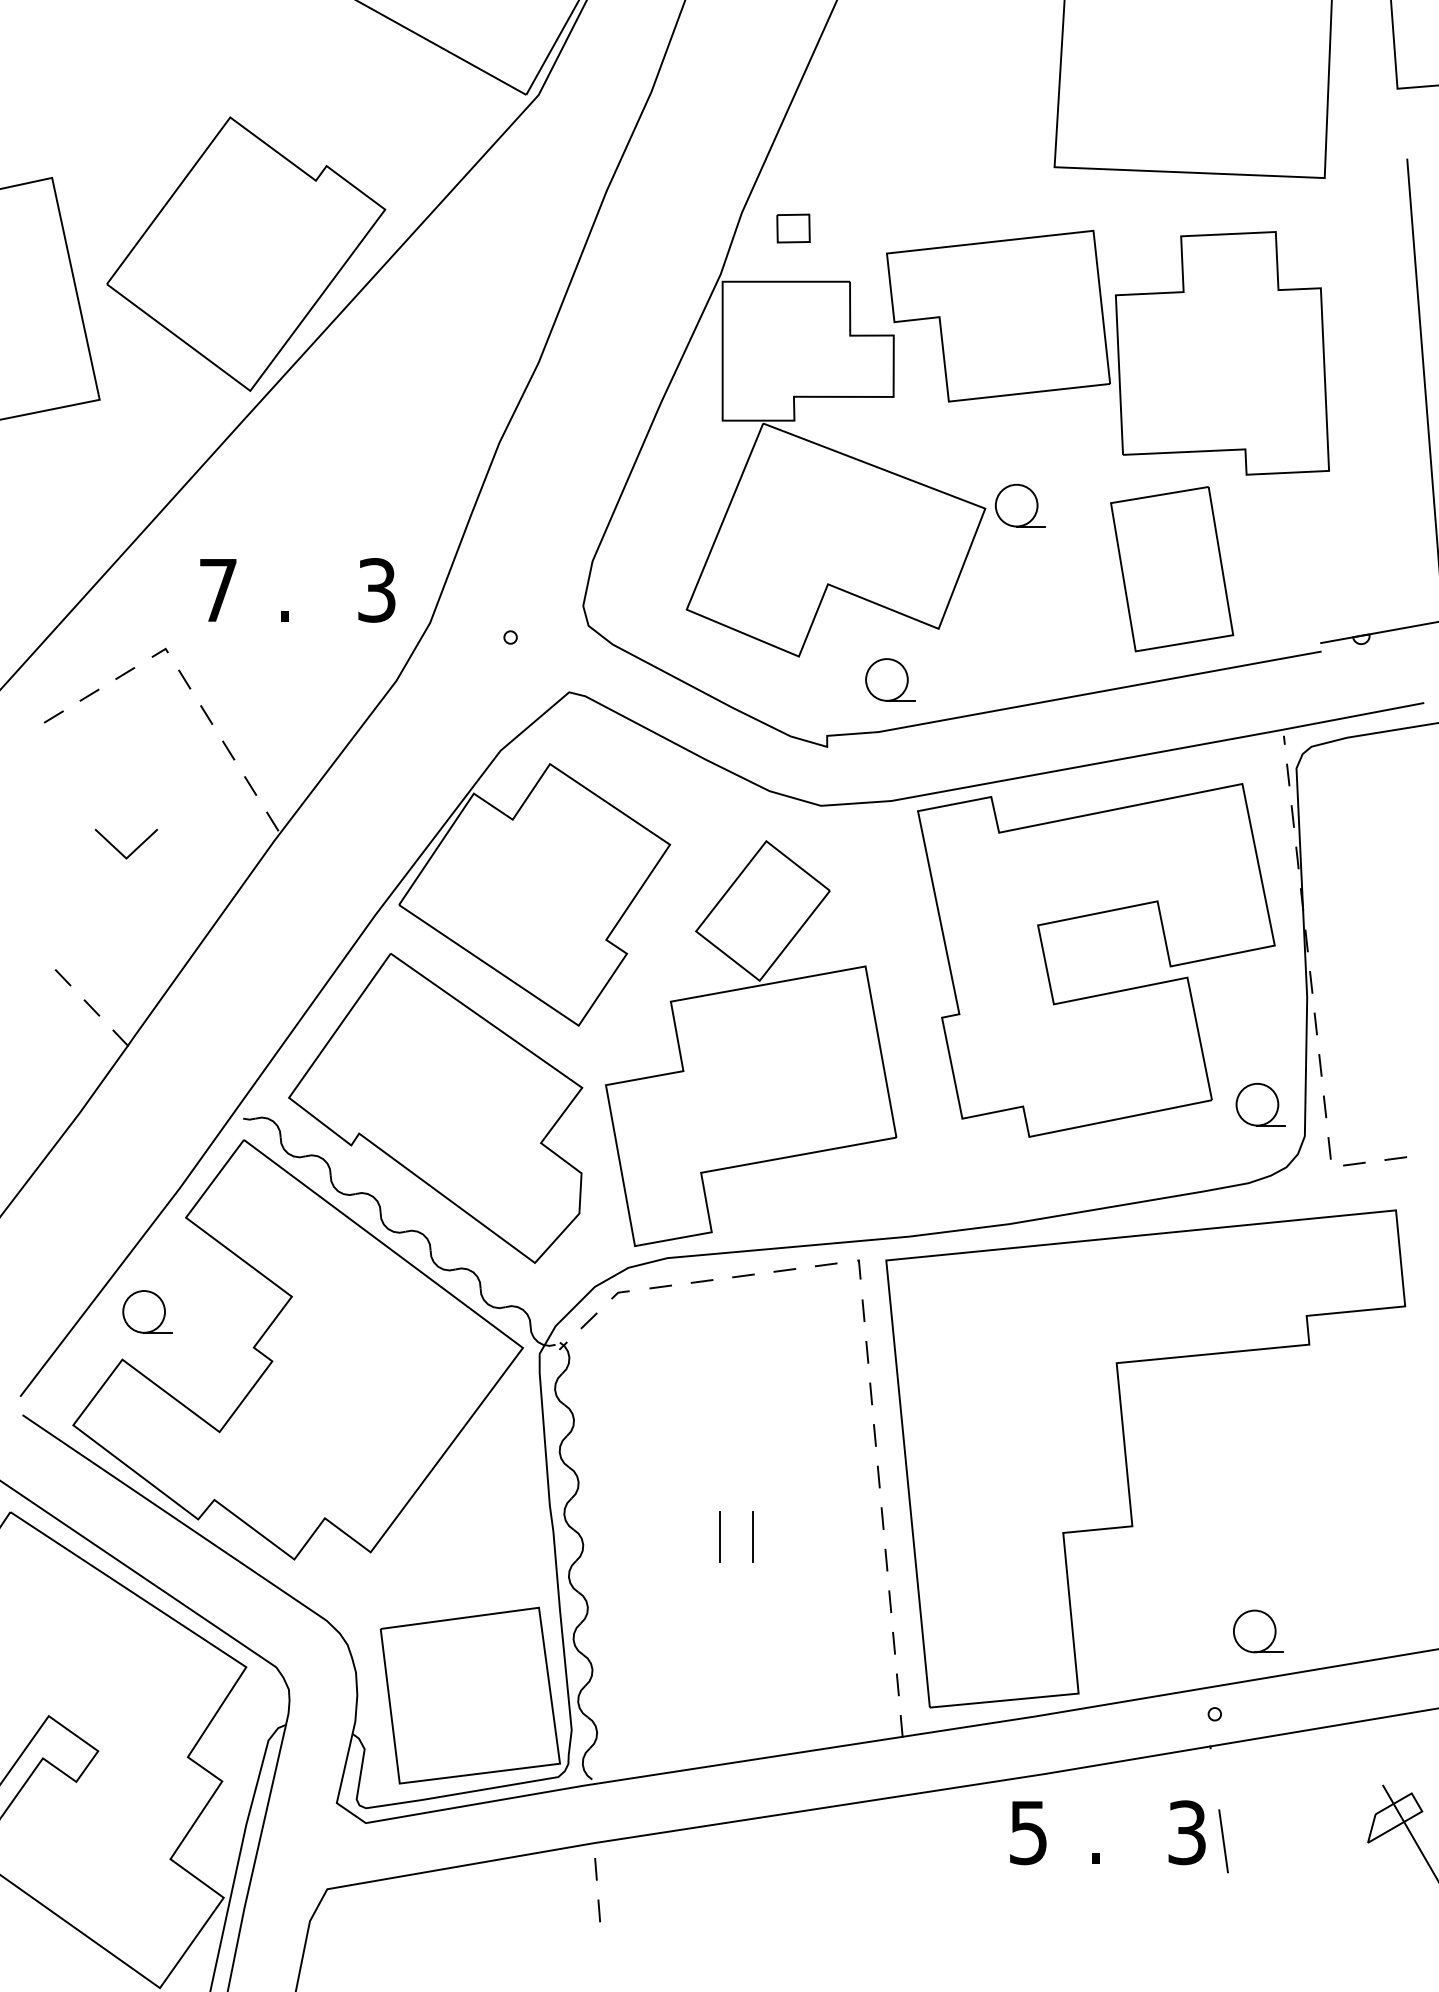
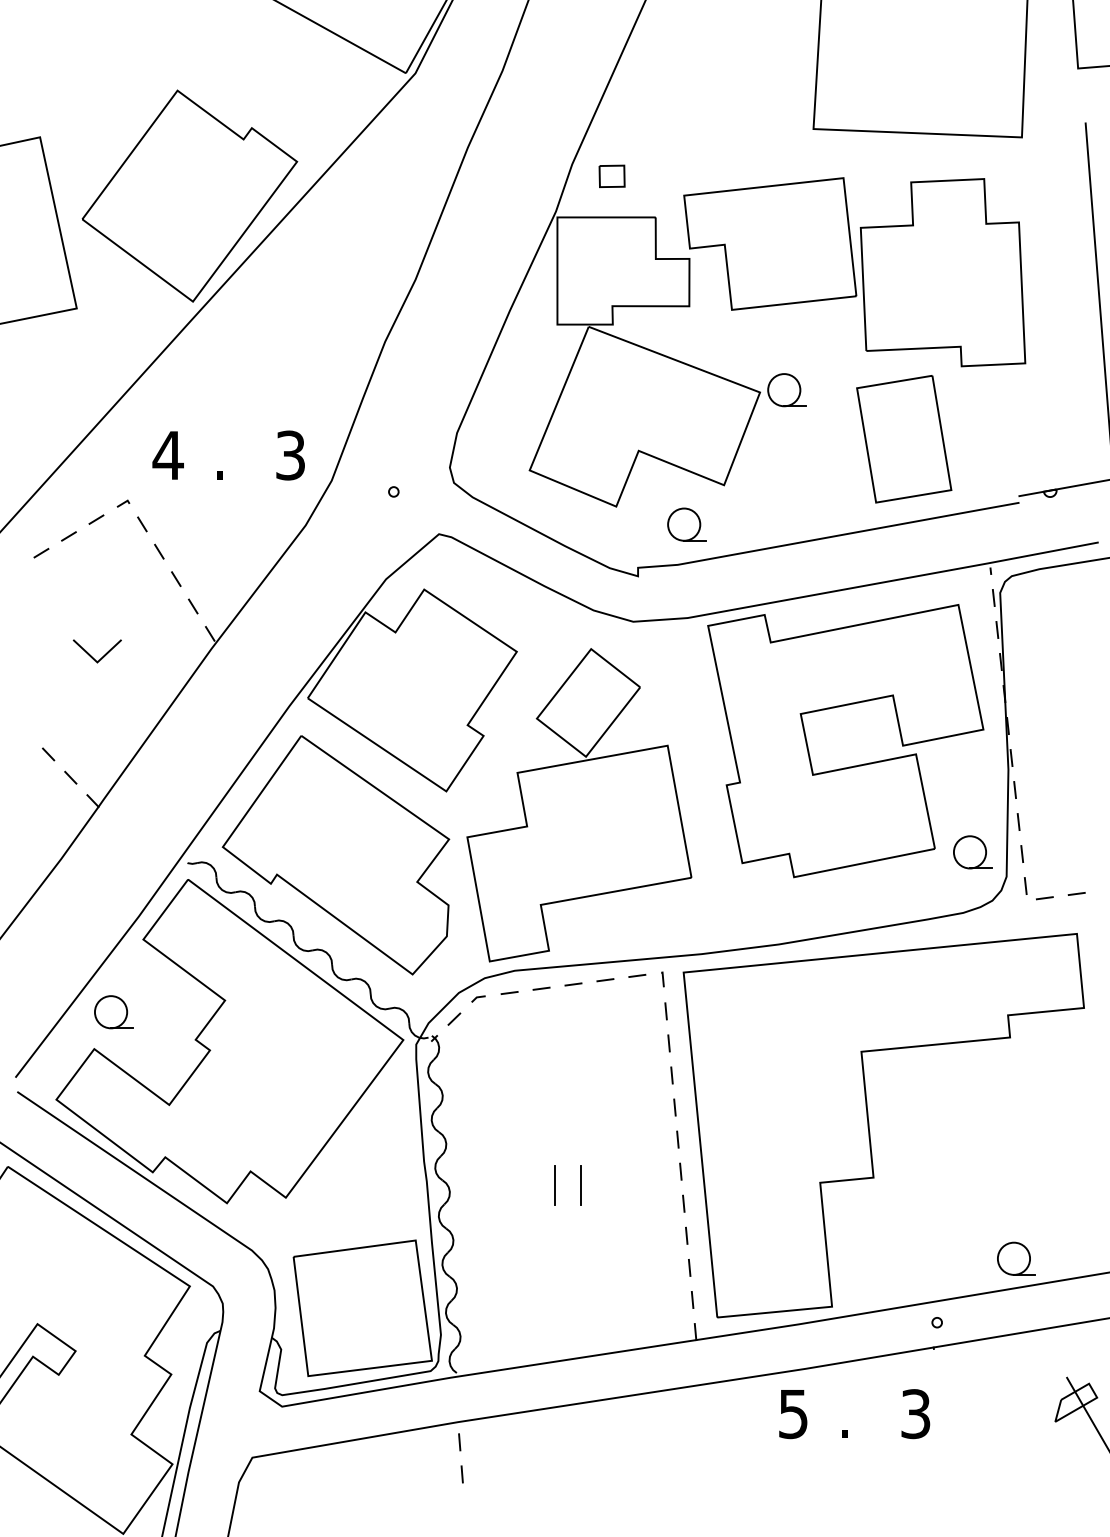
text: (217, 590) -> (167, 455), 7 -> 4
part: (1258, 1631) -> (1016, 1258), moved
line: (1223, 1841) -> (943, 1420), removed

